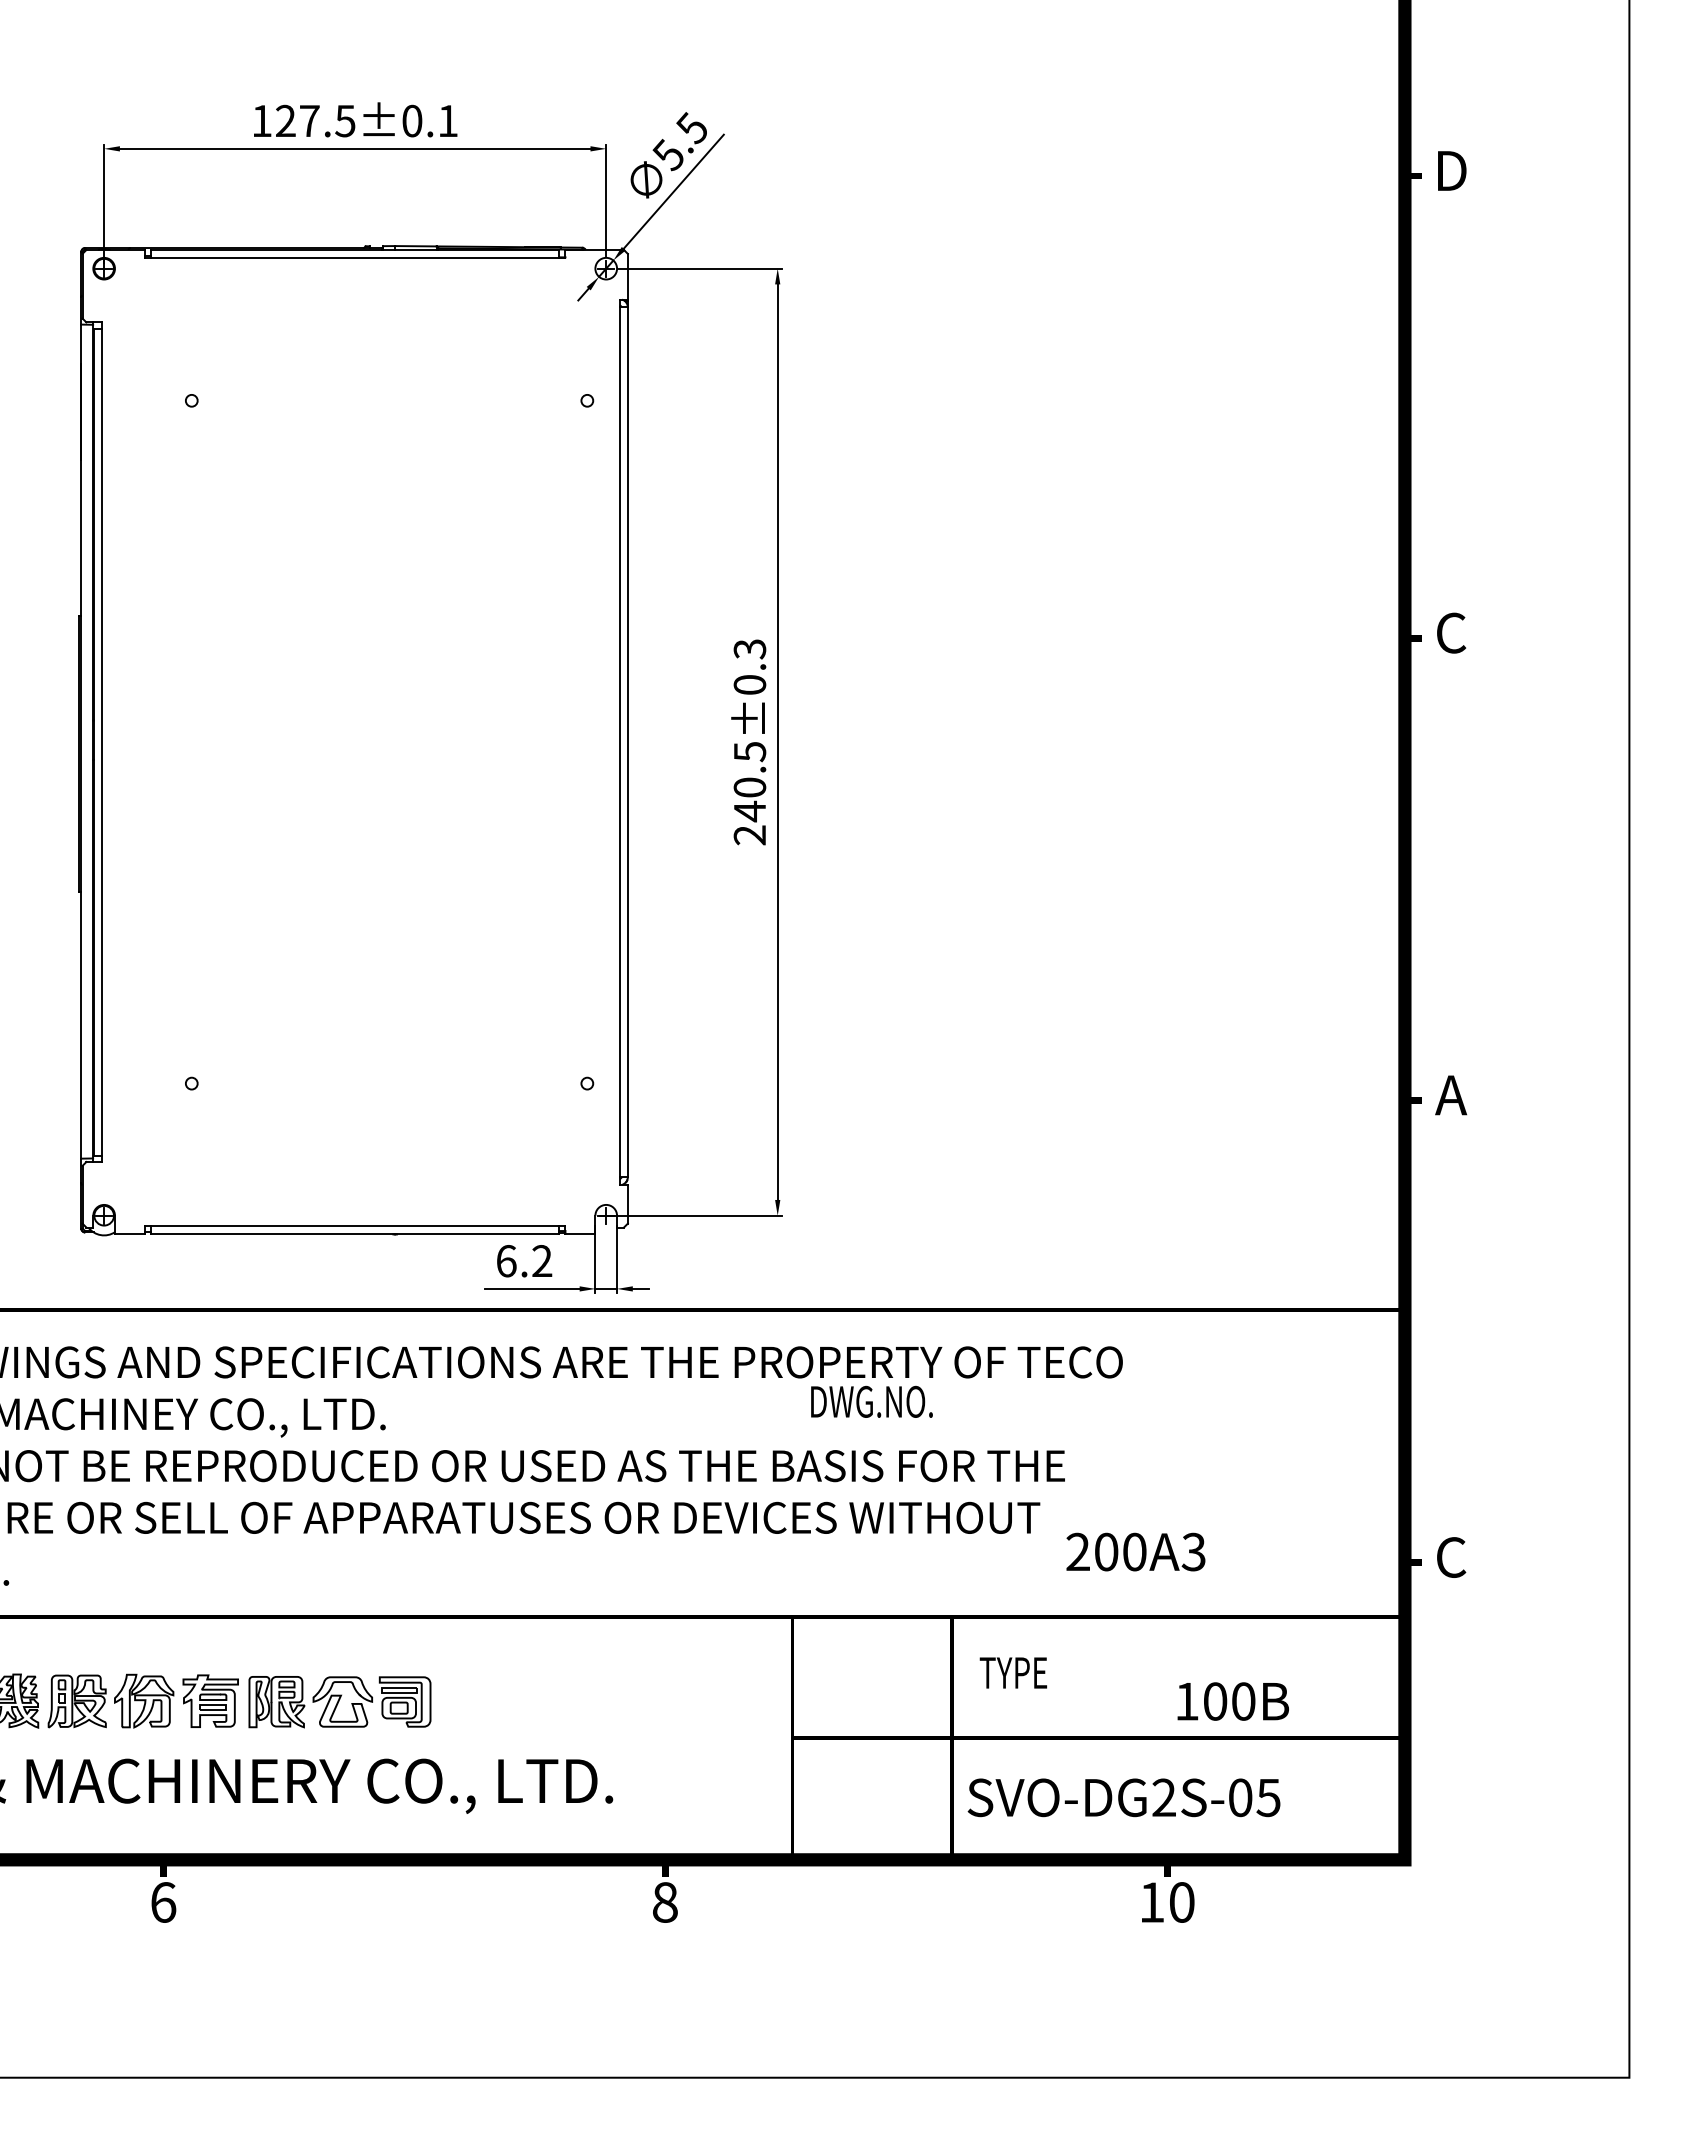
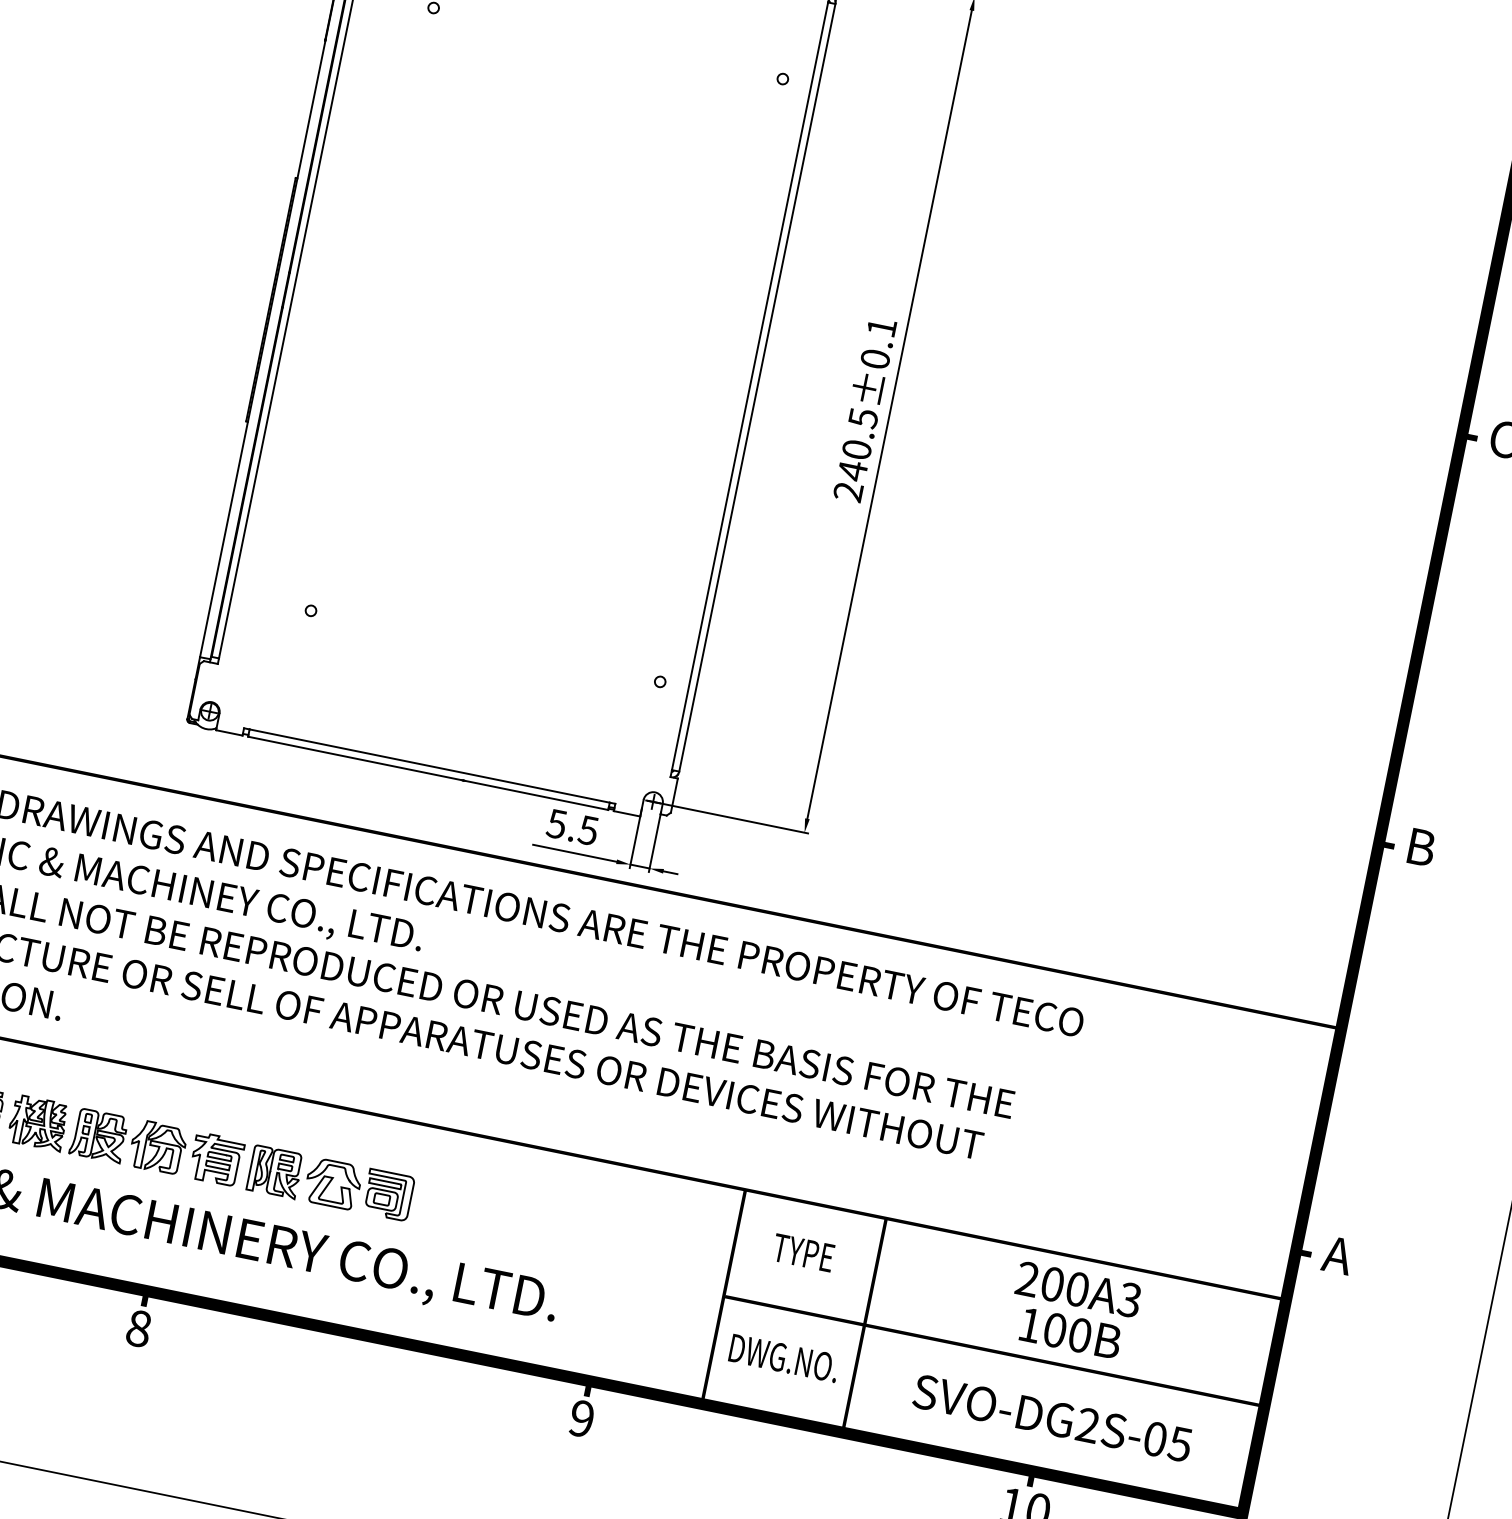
text: (749, 649) -> (881, 327), 240.5±0.3 -> 240.5±0.1
text: (1451, 1095) -> (1421, 847), A -> B
text: (524, 1261) -> (572, 827), 6.2 -> 5.5
text: (871, 1401) -> (783, 1357), moved
text: (1135, 1551) -> (1078, 1289), moved
text: (1451, 1557) -> (1338, 1255), C -> A
text: (1012, 1672) -> (802, 1252), moved
text: (1232, 1701) -> (1070, 1333), moved
text: (1123, 1797) -> (1052, 1417), moved
text: (163, 1902) -> (138, 1328), 6 -> 8
text: (664, 1902) -> (581, 1418), 8 -> 9

